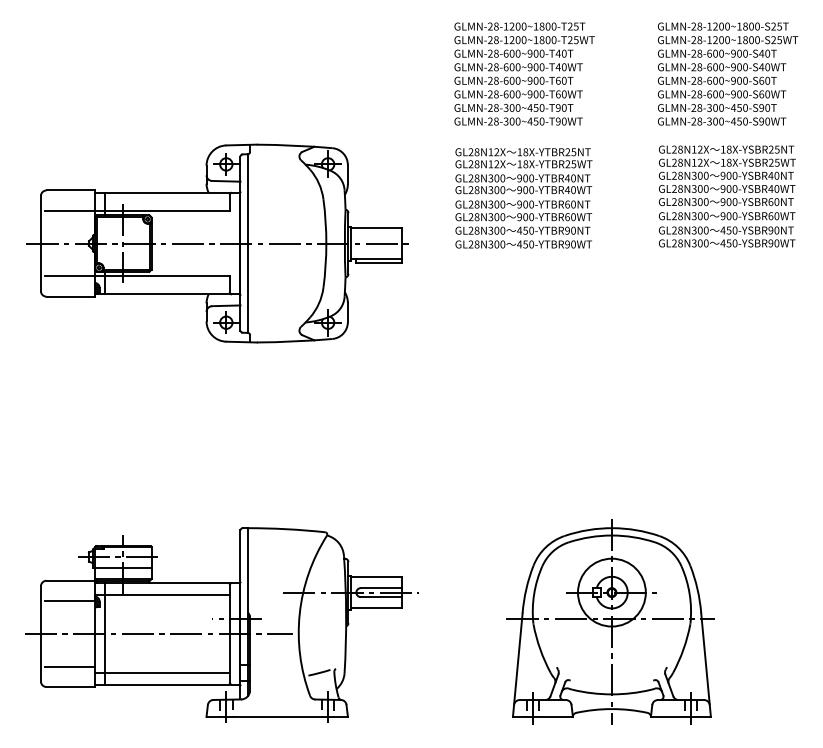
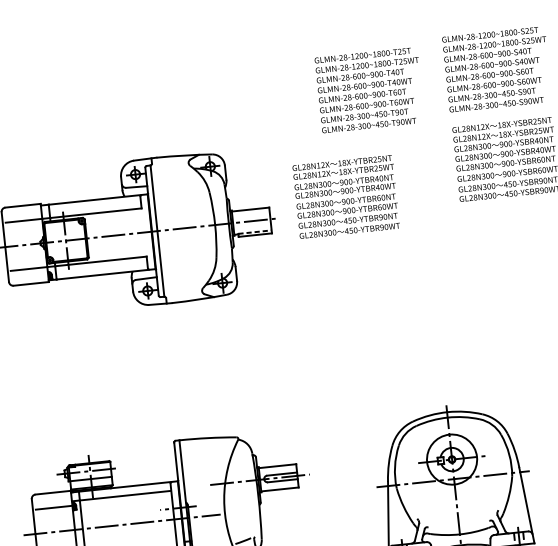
text: (524, 73) -> (369, 89), moved
text: (523, 198) -> (346, 197), moved
line: (378, 258) -> (254, 232), solid -> dashed

